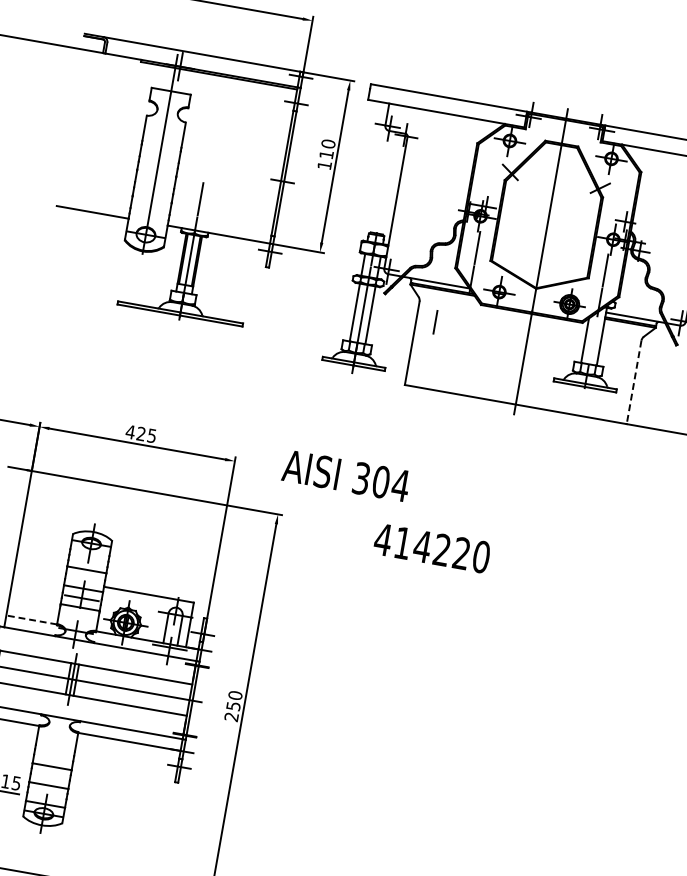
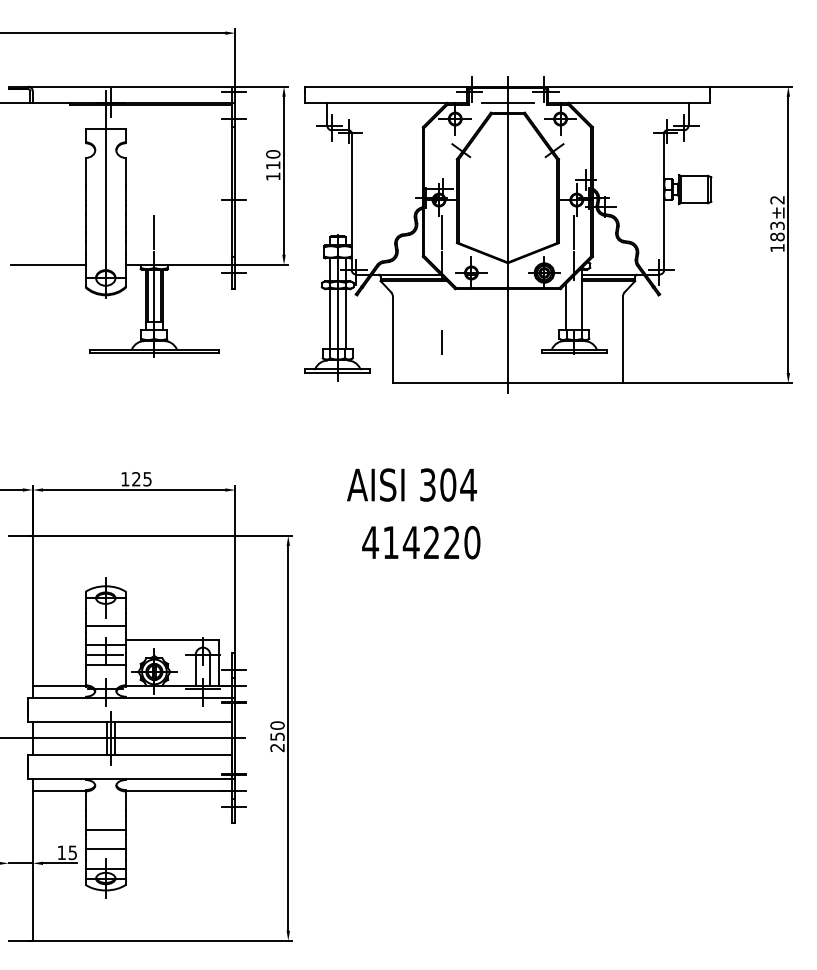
line: (563, 133) -> (507, 102), added
line: (435, 322) -> (441, 342), moved
line: (633, 382) -> (622, 340), dashed -> solid
text: (129, 432) -> (124, 479), 425 -> 125
text: (345, 475) -> (411, 484), moved
text: (432, 548) -> (421, 542), moved
line: (31, 619) -> (58, 685), dashed -> solid

